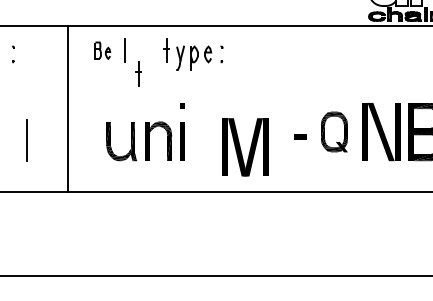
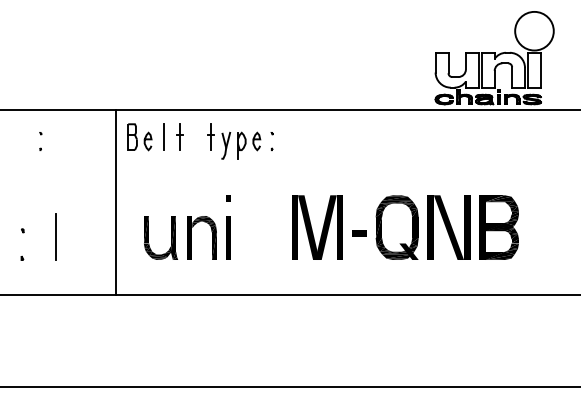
part: (102, 50) -> (139, 137), size x1.43
part: (138, 73) -> (179, 136), moved
line: (68, 108) -> (116, 201), moved
part: (333, 131) -> (396, 227), size x1.43
part: (245, 147) -> (317, 227), moved

